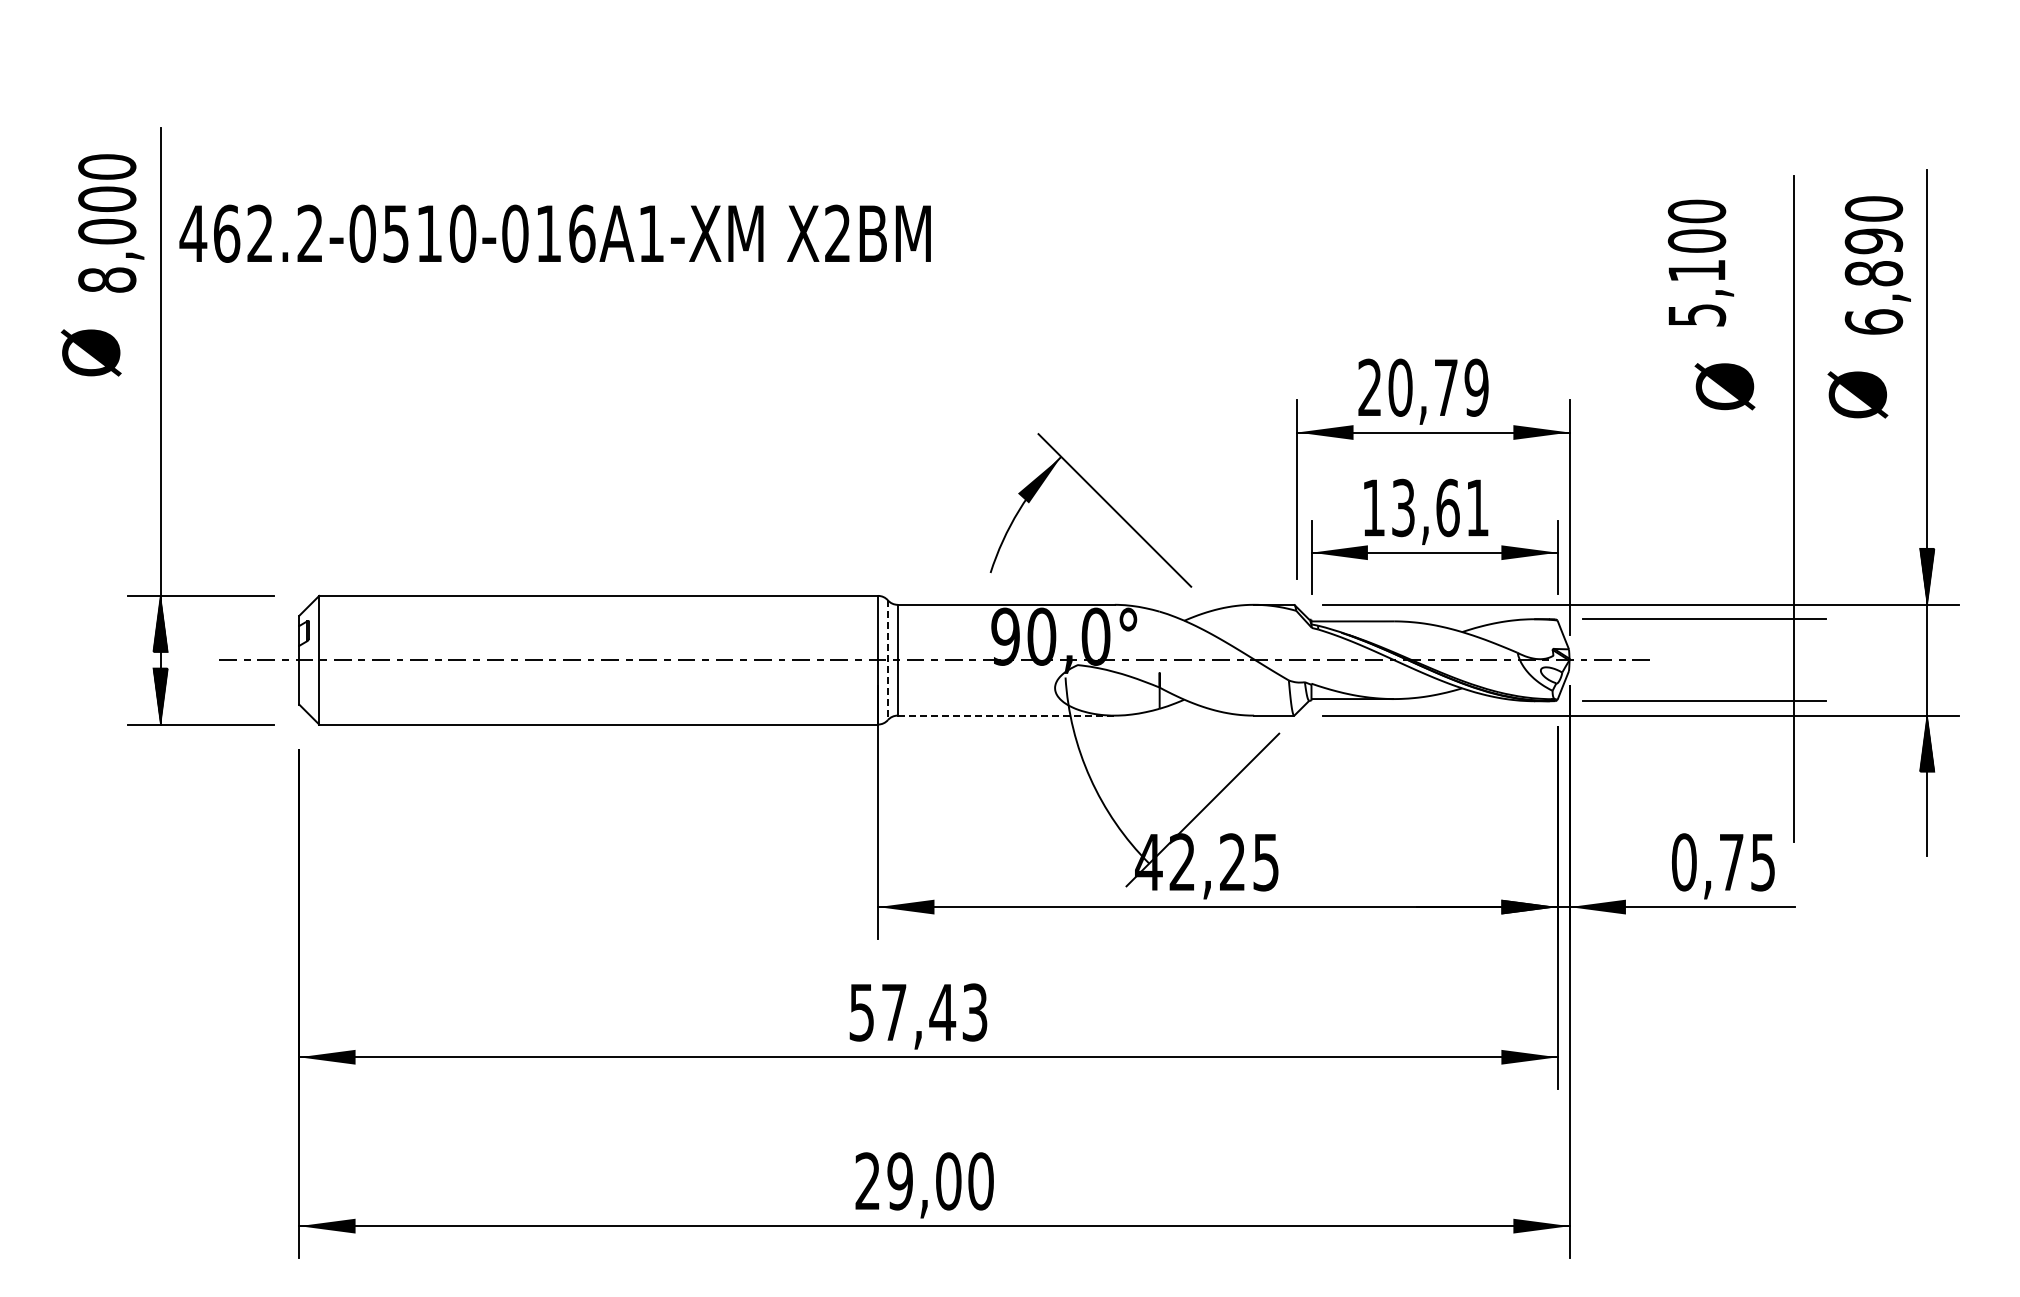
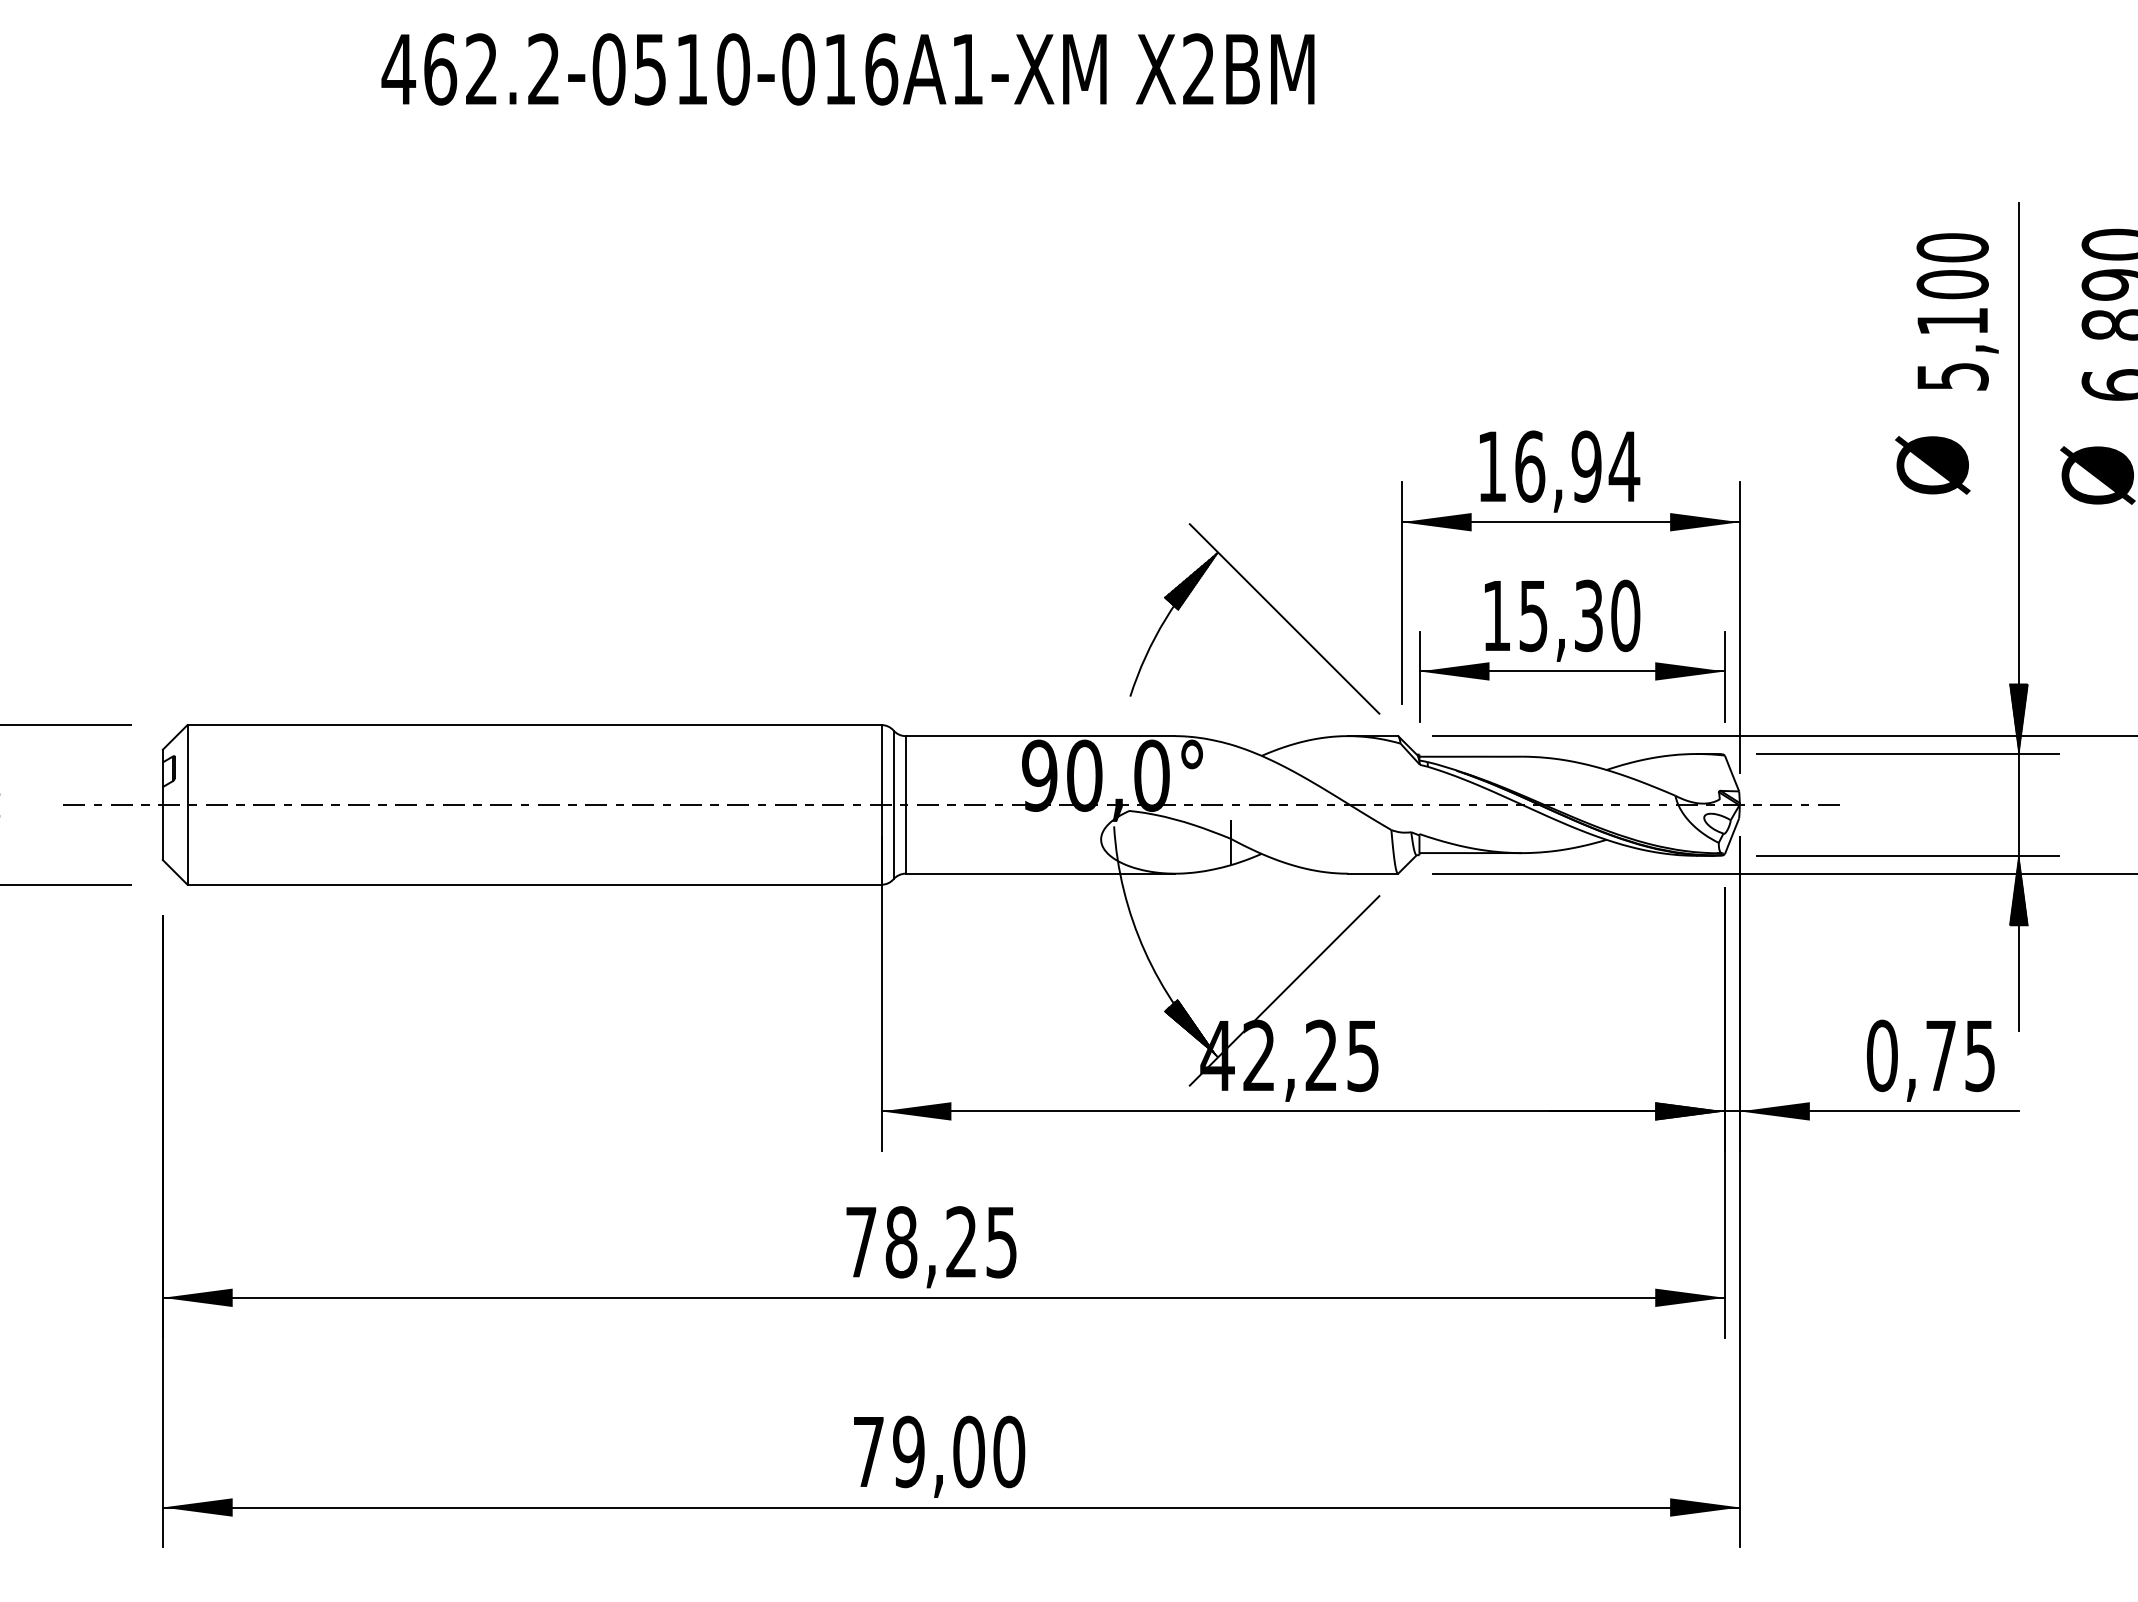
text: (554, 233) -> (847, 69), moved
text: (1700, 262) -> (1957, 311), moved
text: (1423, 387) -> (1558, 466), 20,79 -> 16,94
part: (1101, 498) -> (1268, 604), moved
text: (1440, 507) -> (1579, 615), 13,61 -> 15,30
hatch: (1793, 590) -> (2017, 718), added
line: (887, 660) -> (893, 805), dashed -> solid
line: (1006, 715) -> (1040, 873), dashed -> solid
hatch: (1793, 729) -> (2017, 890), added
hatch: (1127, 840) -> (1191, 1028), added
text: (918, 1012) -> (931, 1242), 57,43 -> 78,25
text: (867, 1180) -> (868, 1450), 29,00 -> 79,00

